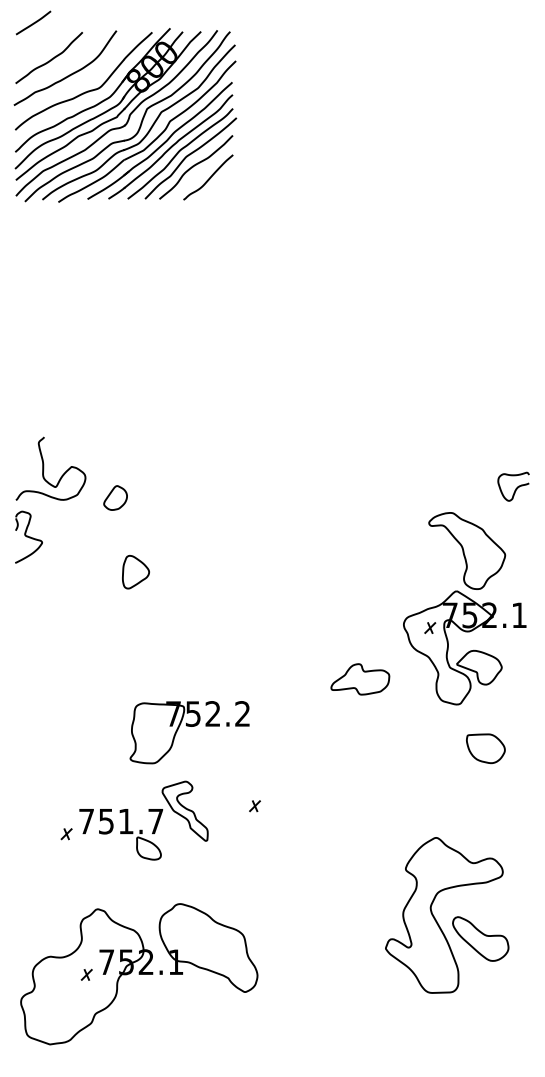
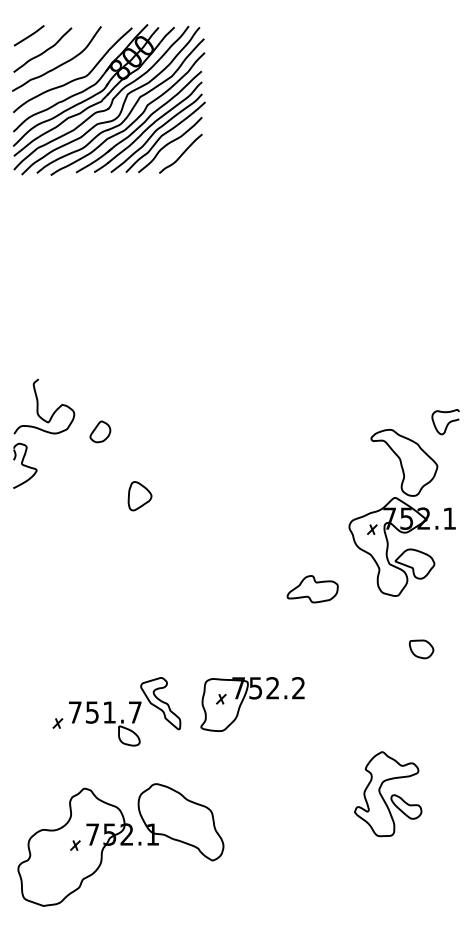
line: (32, 22) -> (28, 35), moved
part: (135, 572) -> (139, 496), moved
part: (463, 608) -> (401, 512), moved
part: (189, 732) -> (252, 704), moved
part: (485, 748) -> (421, 649), size x0.71
part: (447, 916) -> (388, 794), size x0.62

